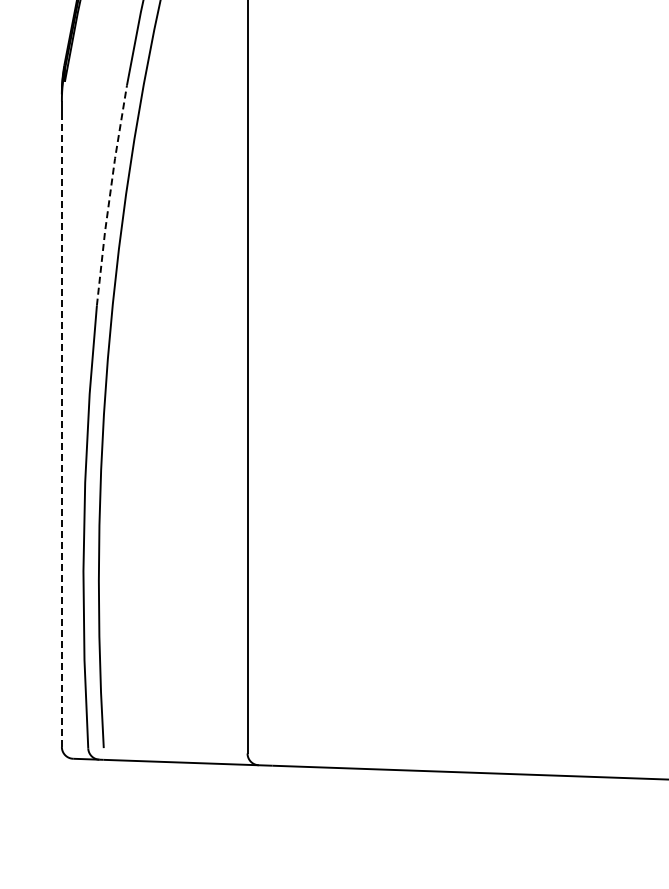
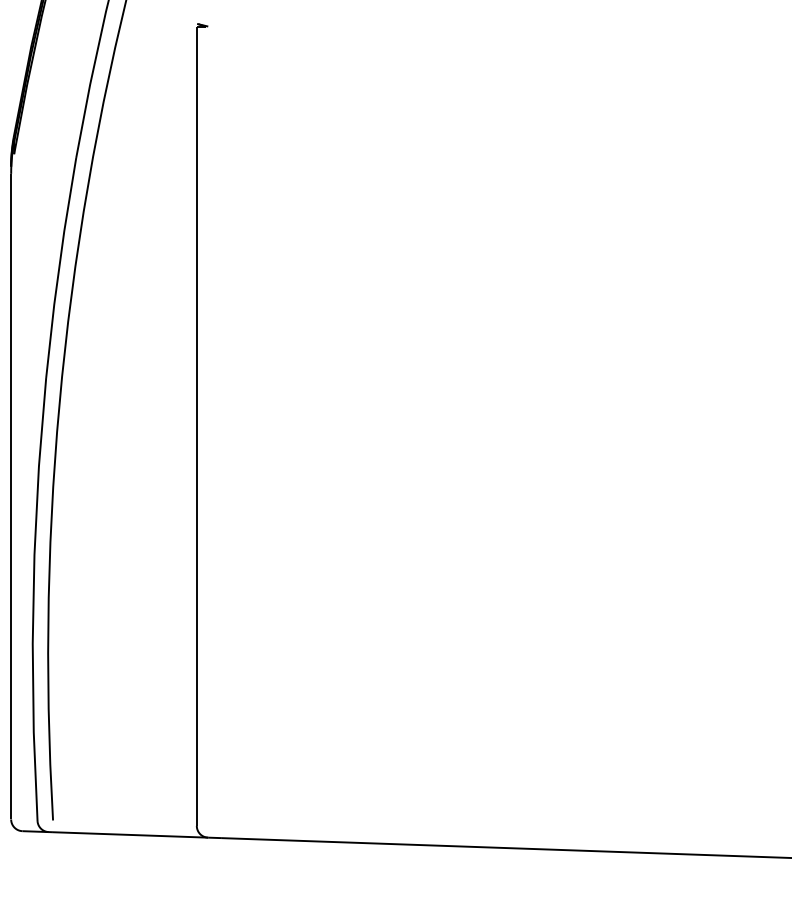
line: (110, 195) -> (59, 267), dashed -> solid
line: (62, 432) -> (11, 504), dashed -> solid

